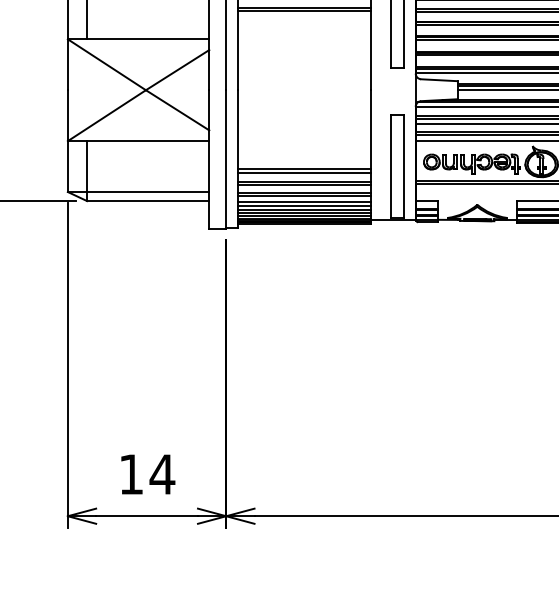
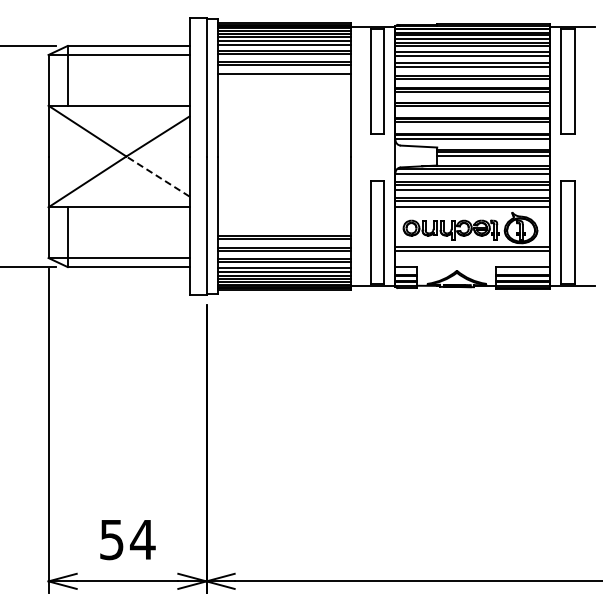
line: (303, 10) -> (283, 77), removed
line: (177, 110) -> (157, 176), solid -> dashed
text: (131, 475) -> (111, 540), 14 -> 54

